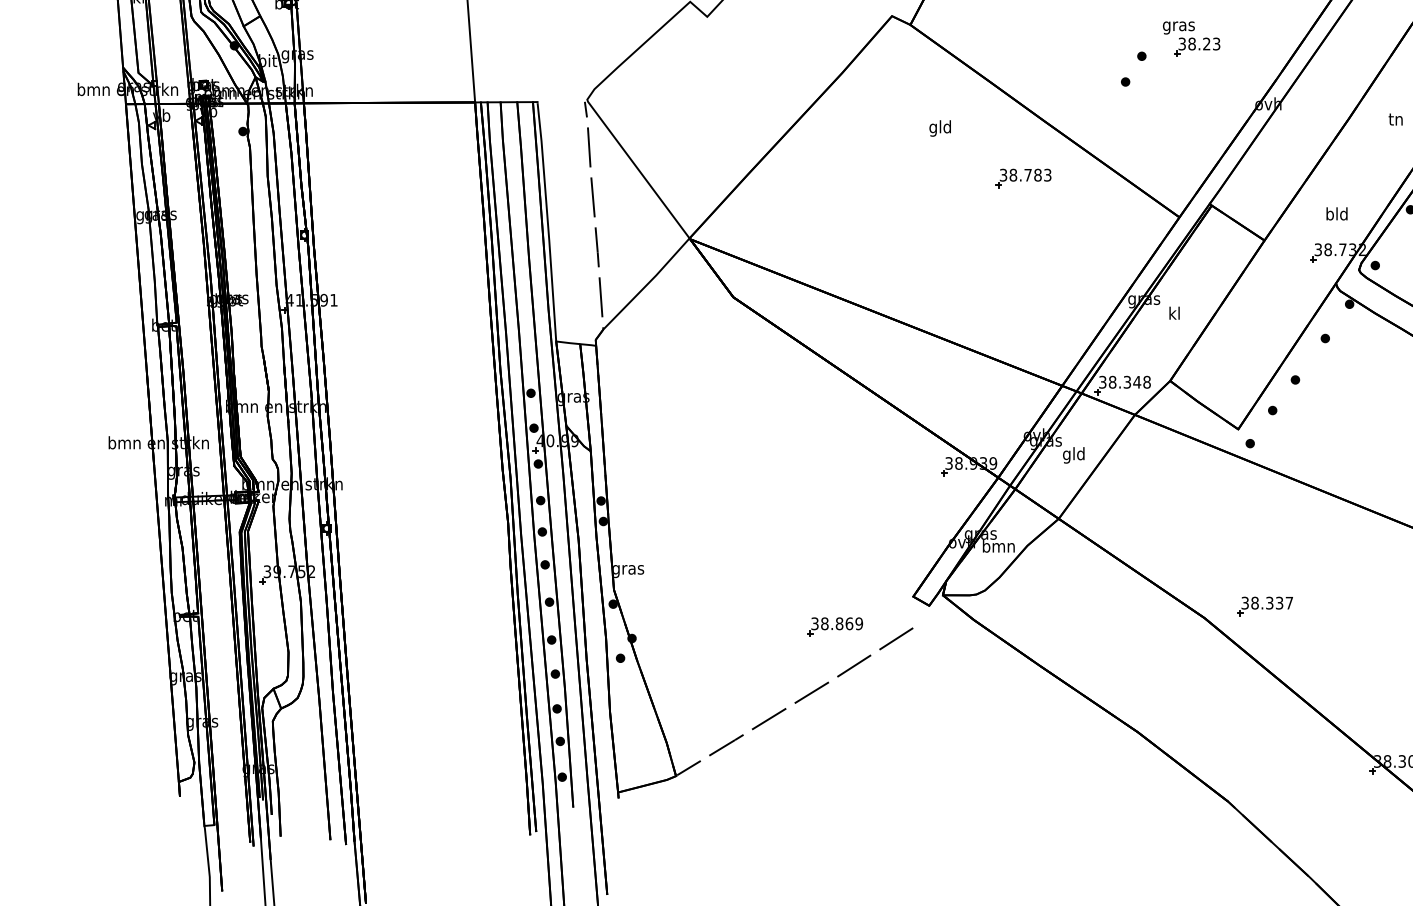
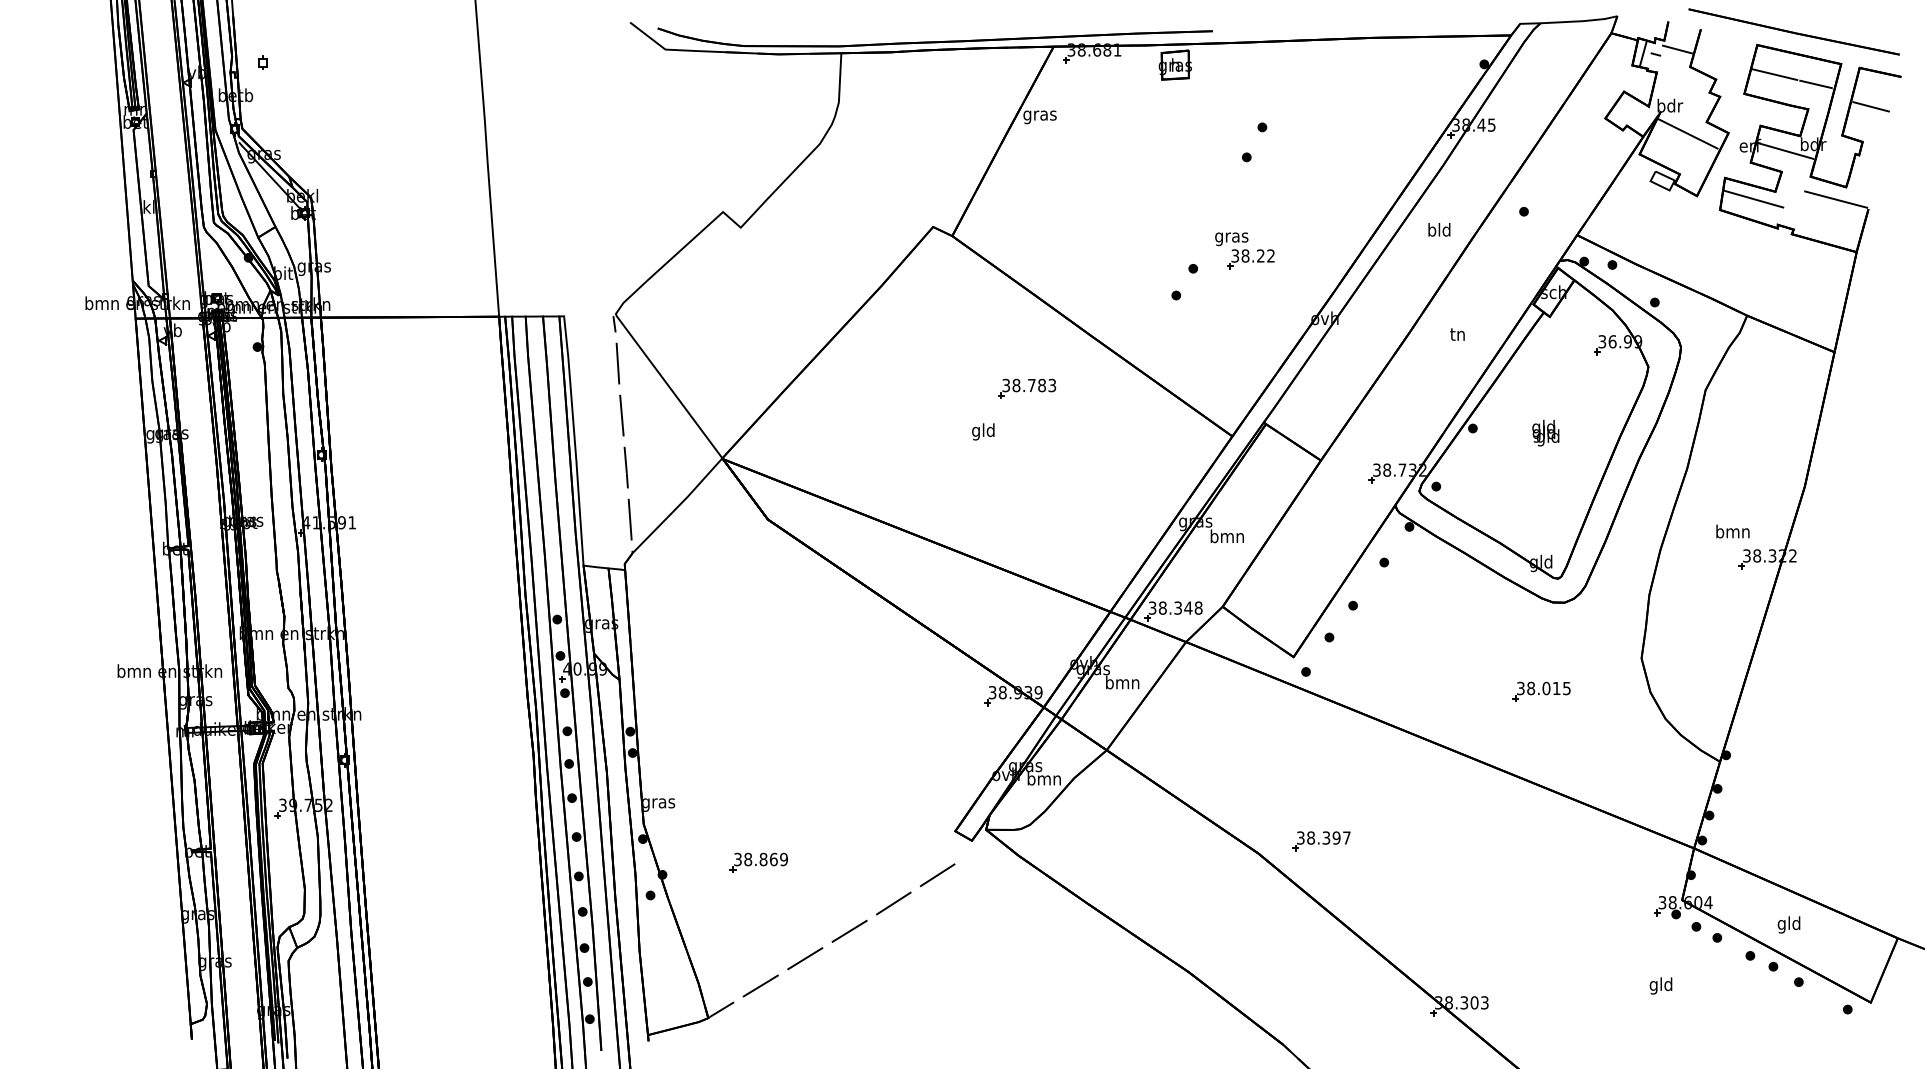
text: (1216, 44) -> (1270, 256), 38.23 -> 38.22
text: (940, 128) -> (983, 431), moved
part: (1023, 178) -> (1027, 388), moved
text: (1337, 213) -> (1439, 229), moved
text: (1173, 313) -> (1226, 536), kl -> bmn
text: (1073, 454) -> (1122, 683), gld -> bmn
text: (1279, 602) -> (1336, 837), 38.337 -> 38.397
part: (834, 626) -> (758, 862), moved

